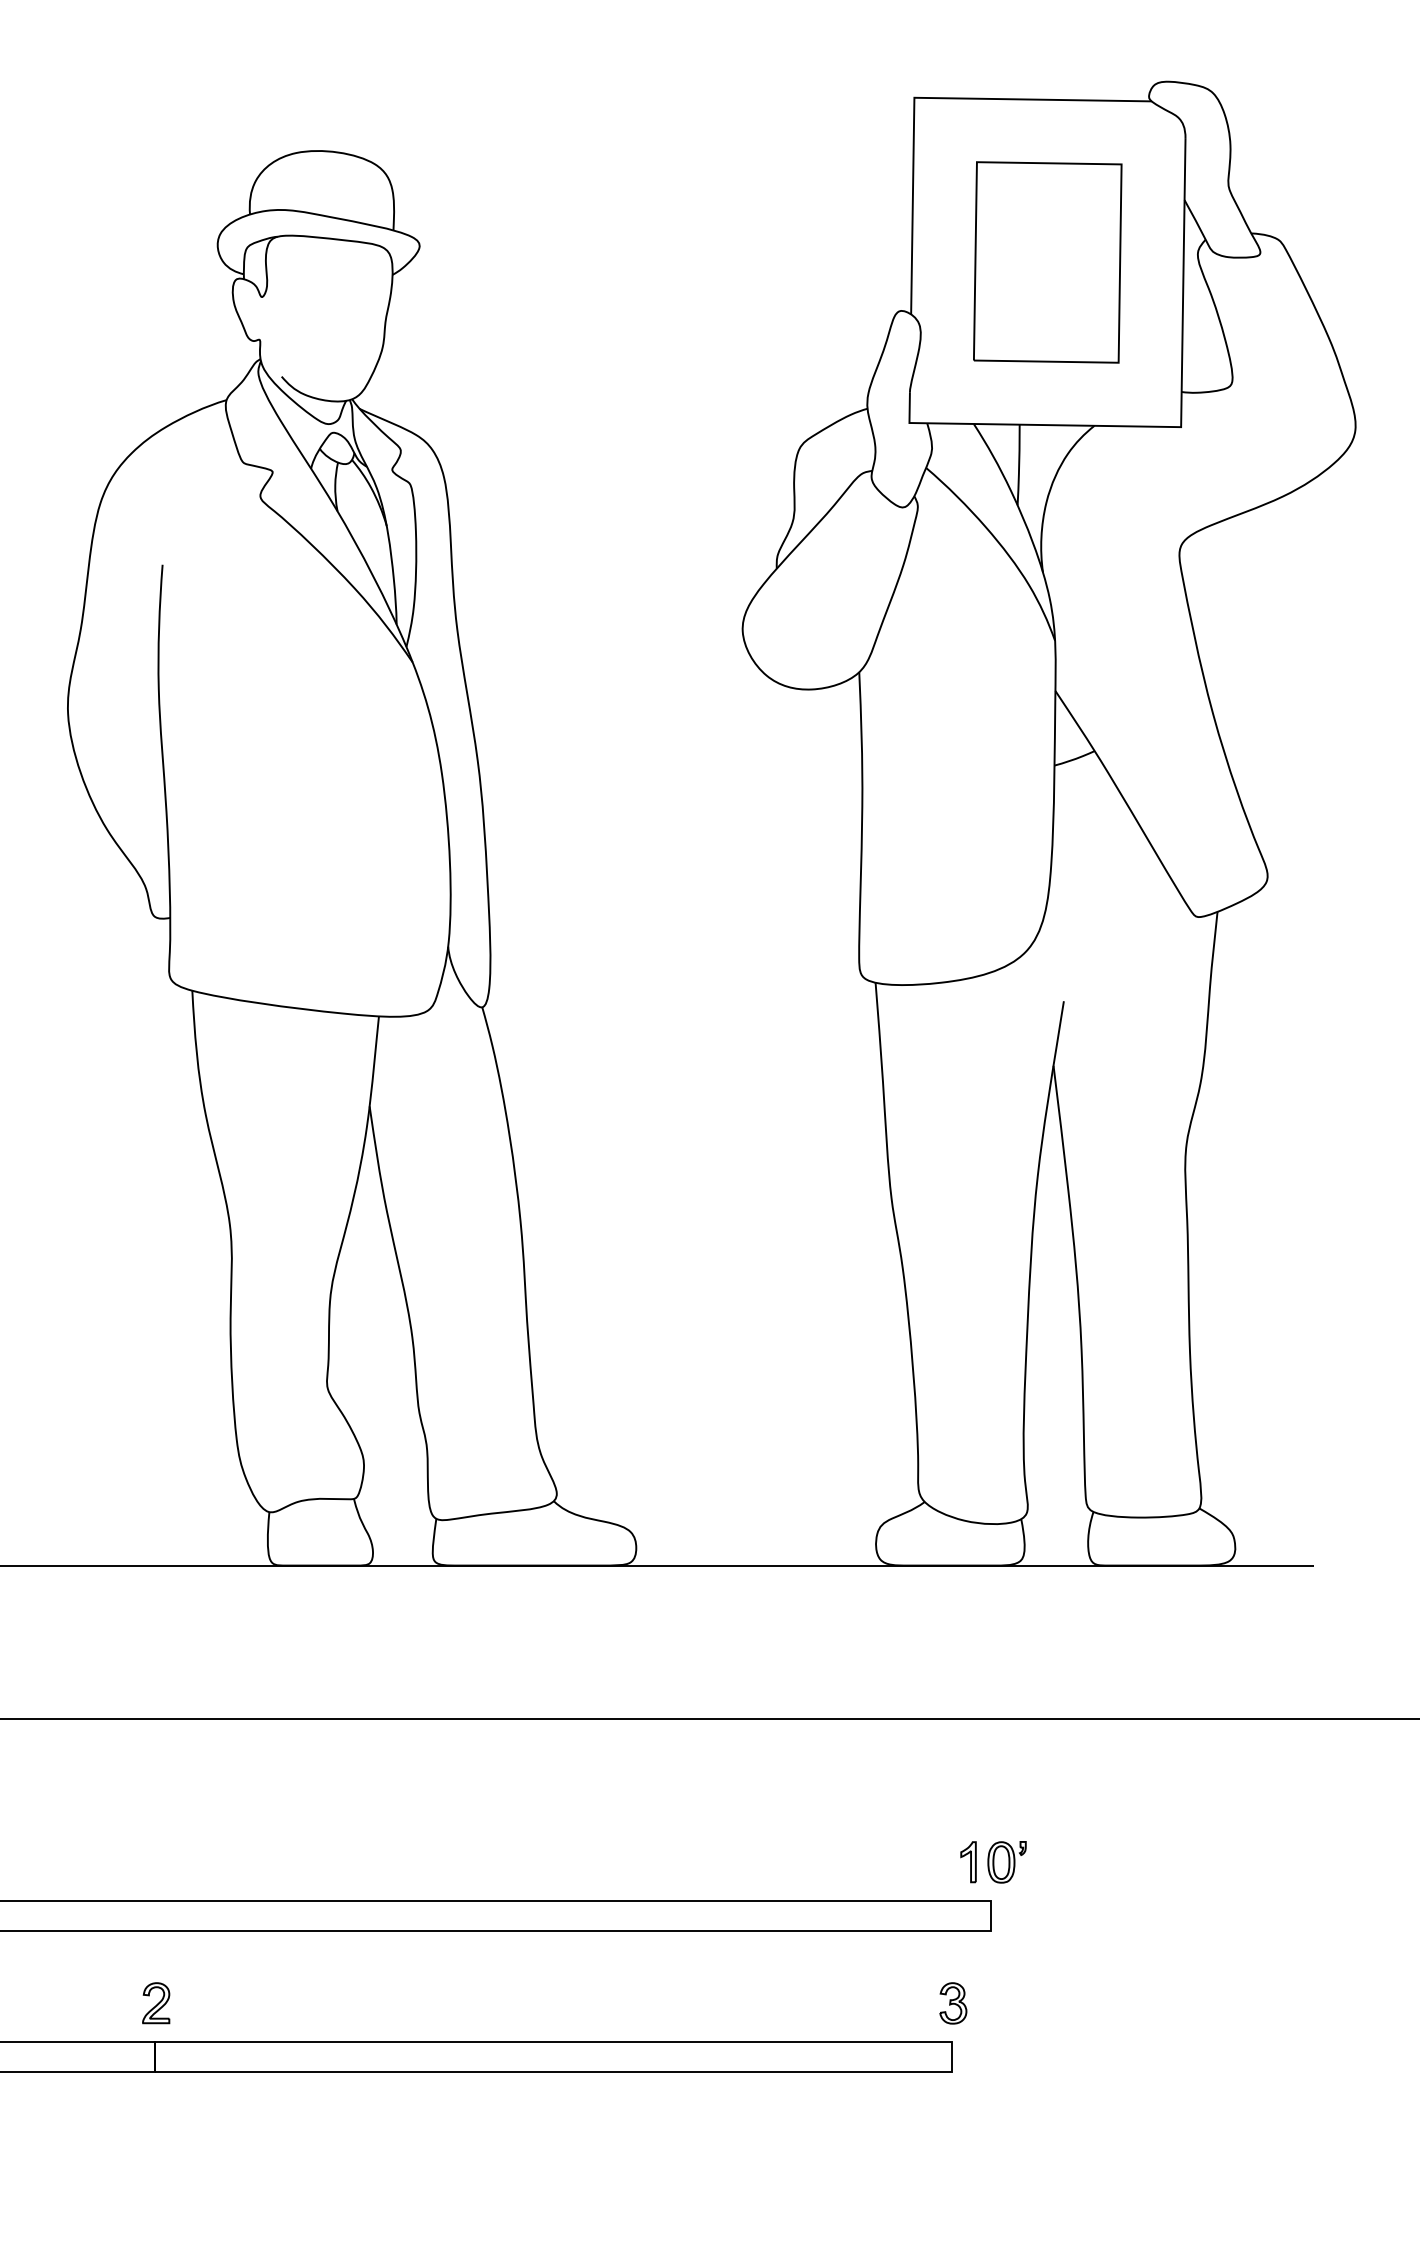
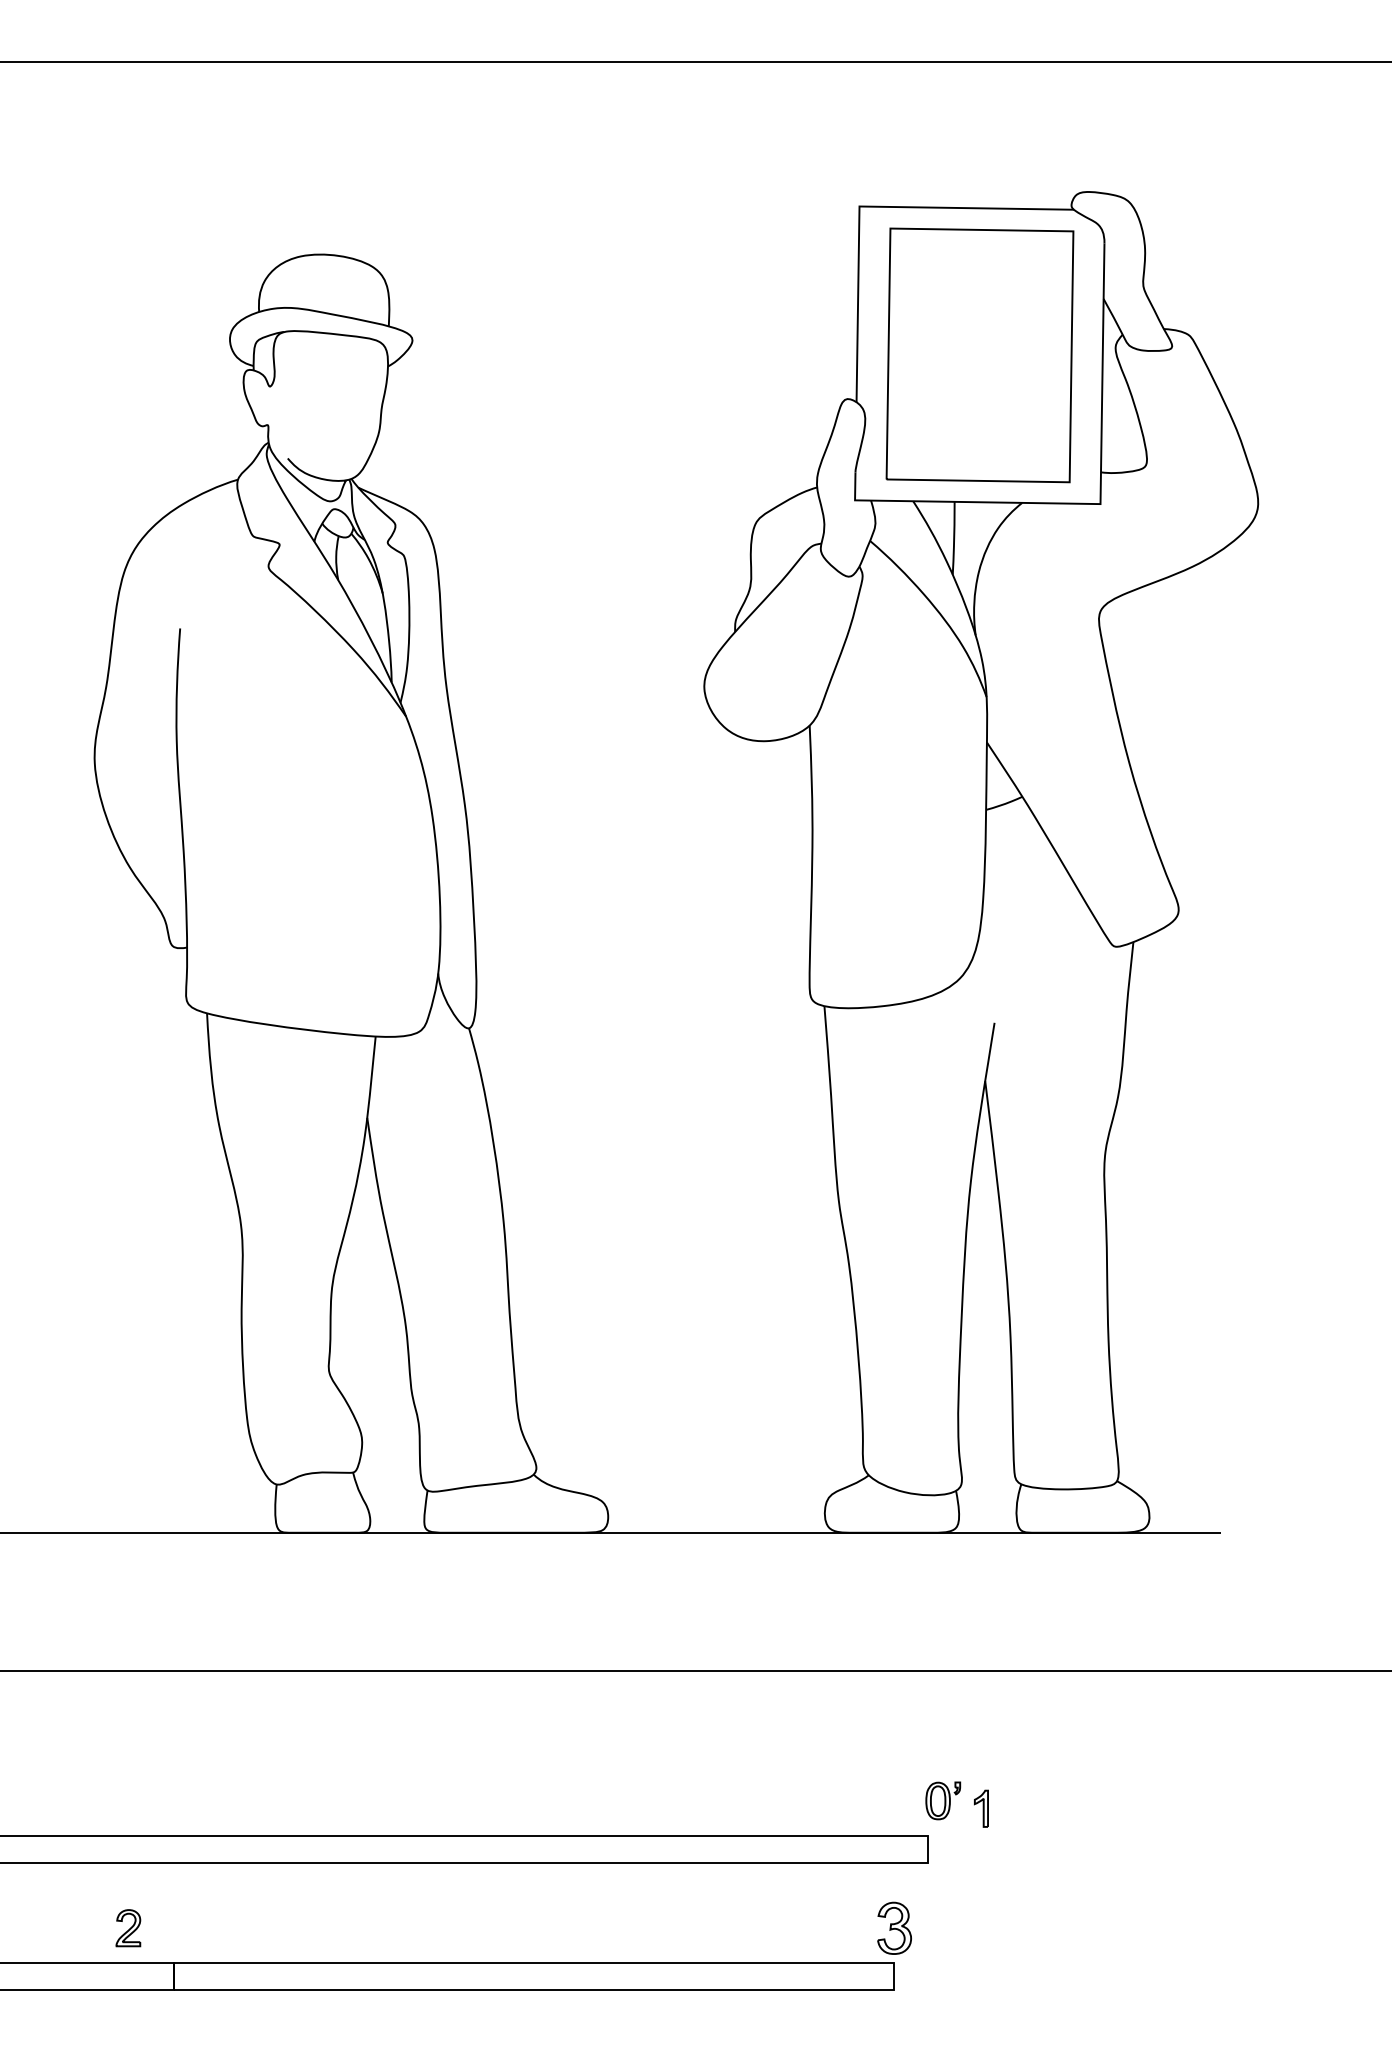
part: (1047, 261) -> (979, 354), size x1.4
part: (968, 1861) -> (981, 1808), moved
part: (156, 2003) -> (128, 1928), moved
part: (953, 2003) -> (894, 1928), size x1.4

